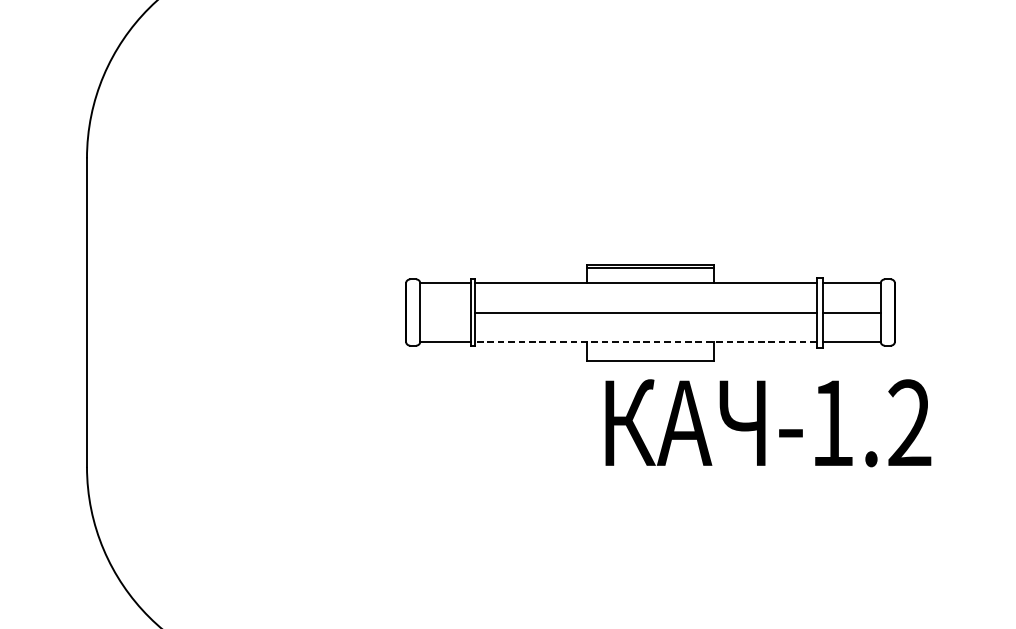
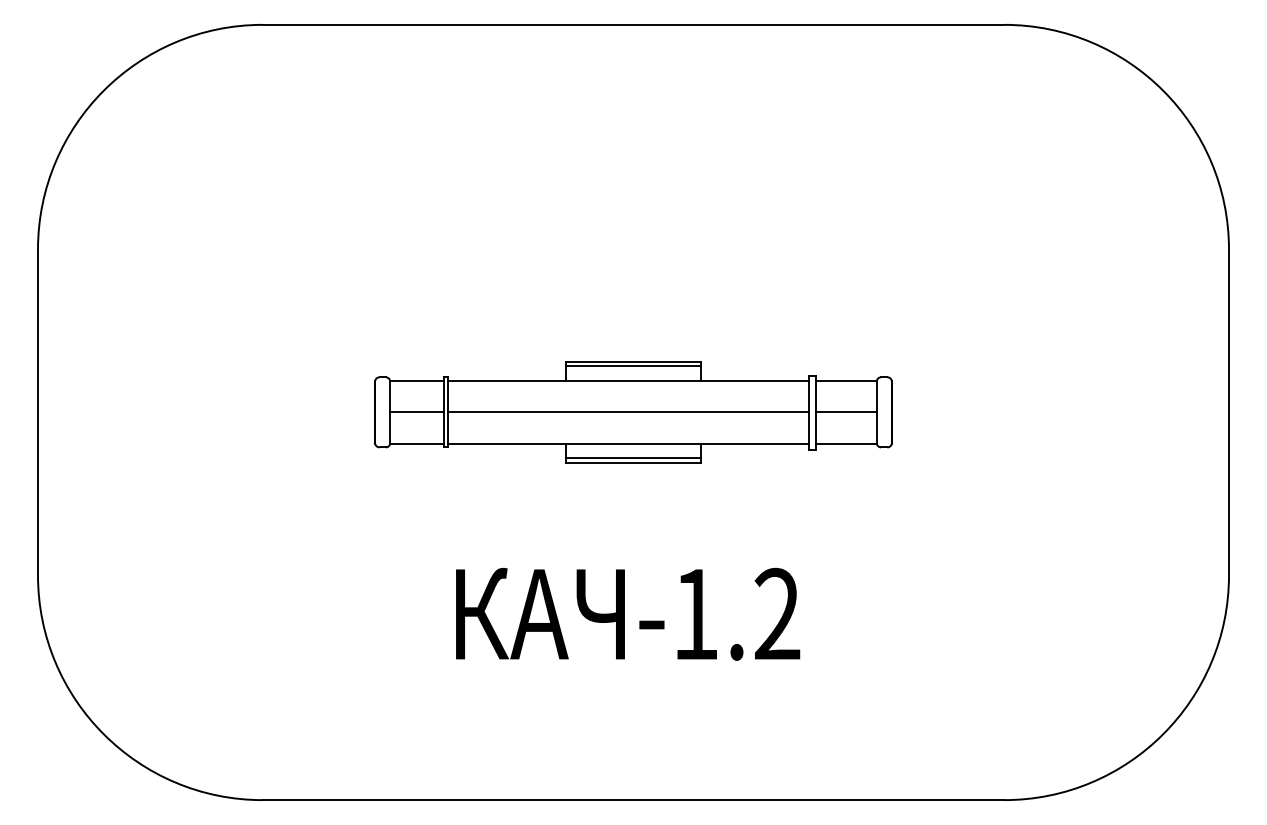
line: (446, 312) -> (417, 412), added
line: (645, 342) -> (628, 443), dashed -> solid
line: (650, 356) -> (633, 458), added
text: (768, 422) -> (628, 613), moved

